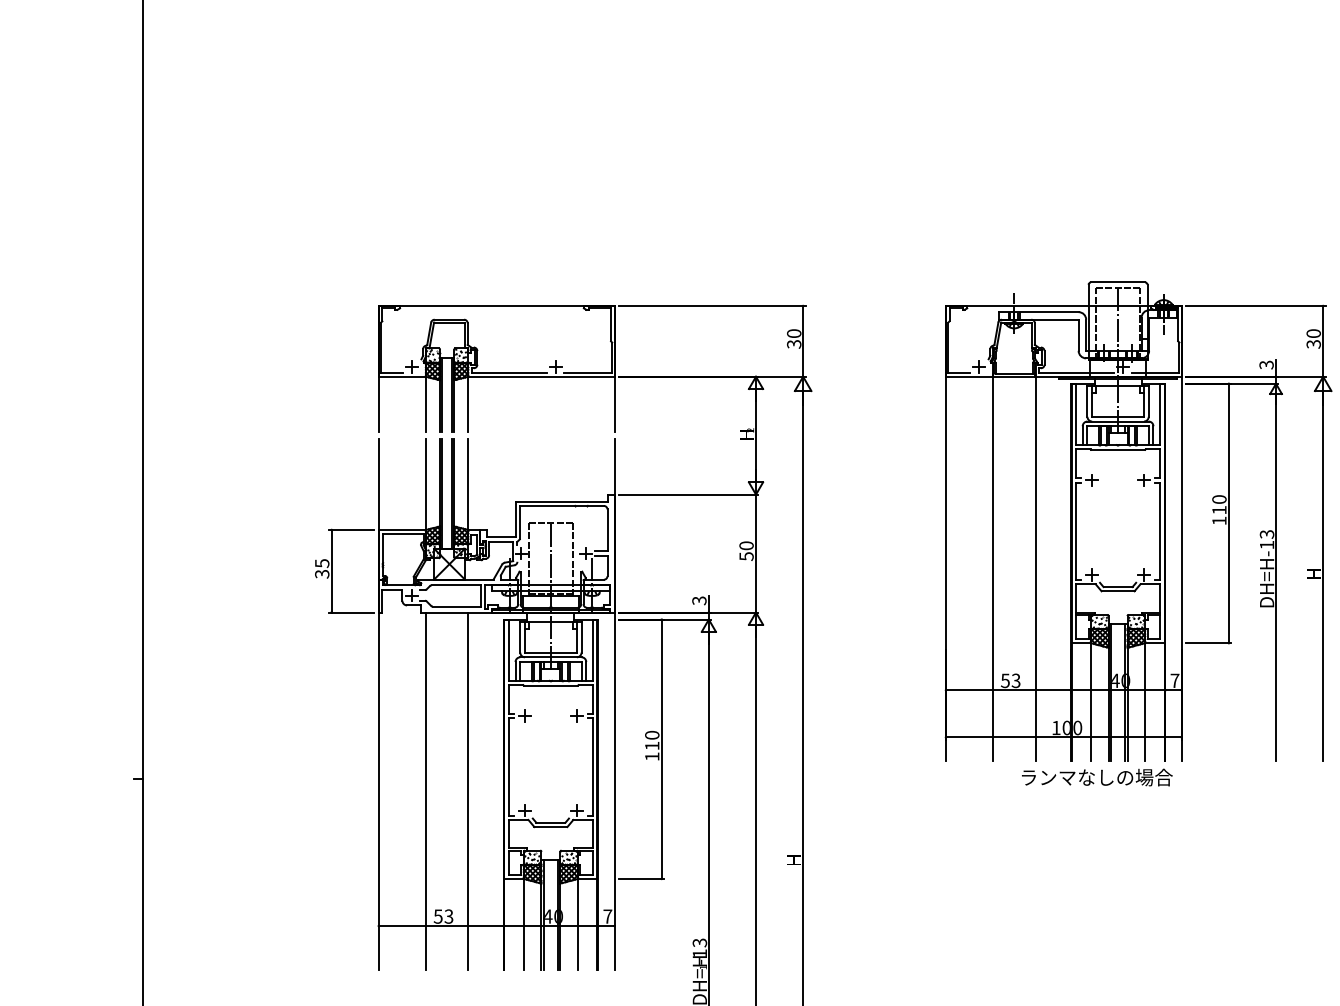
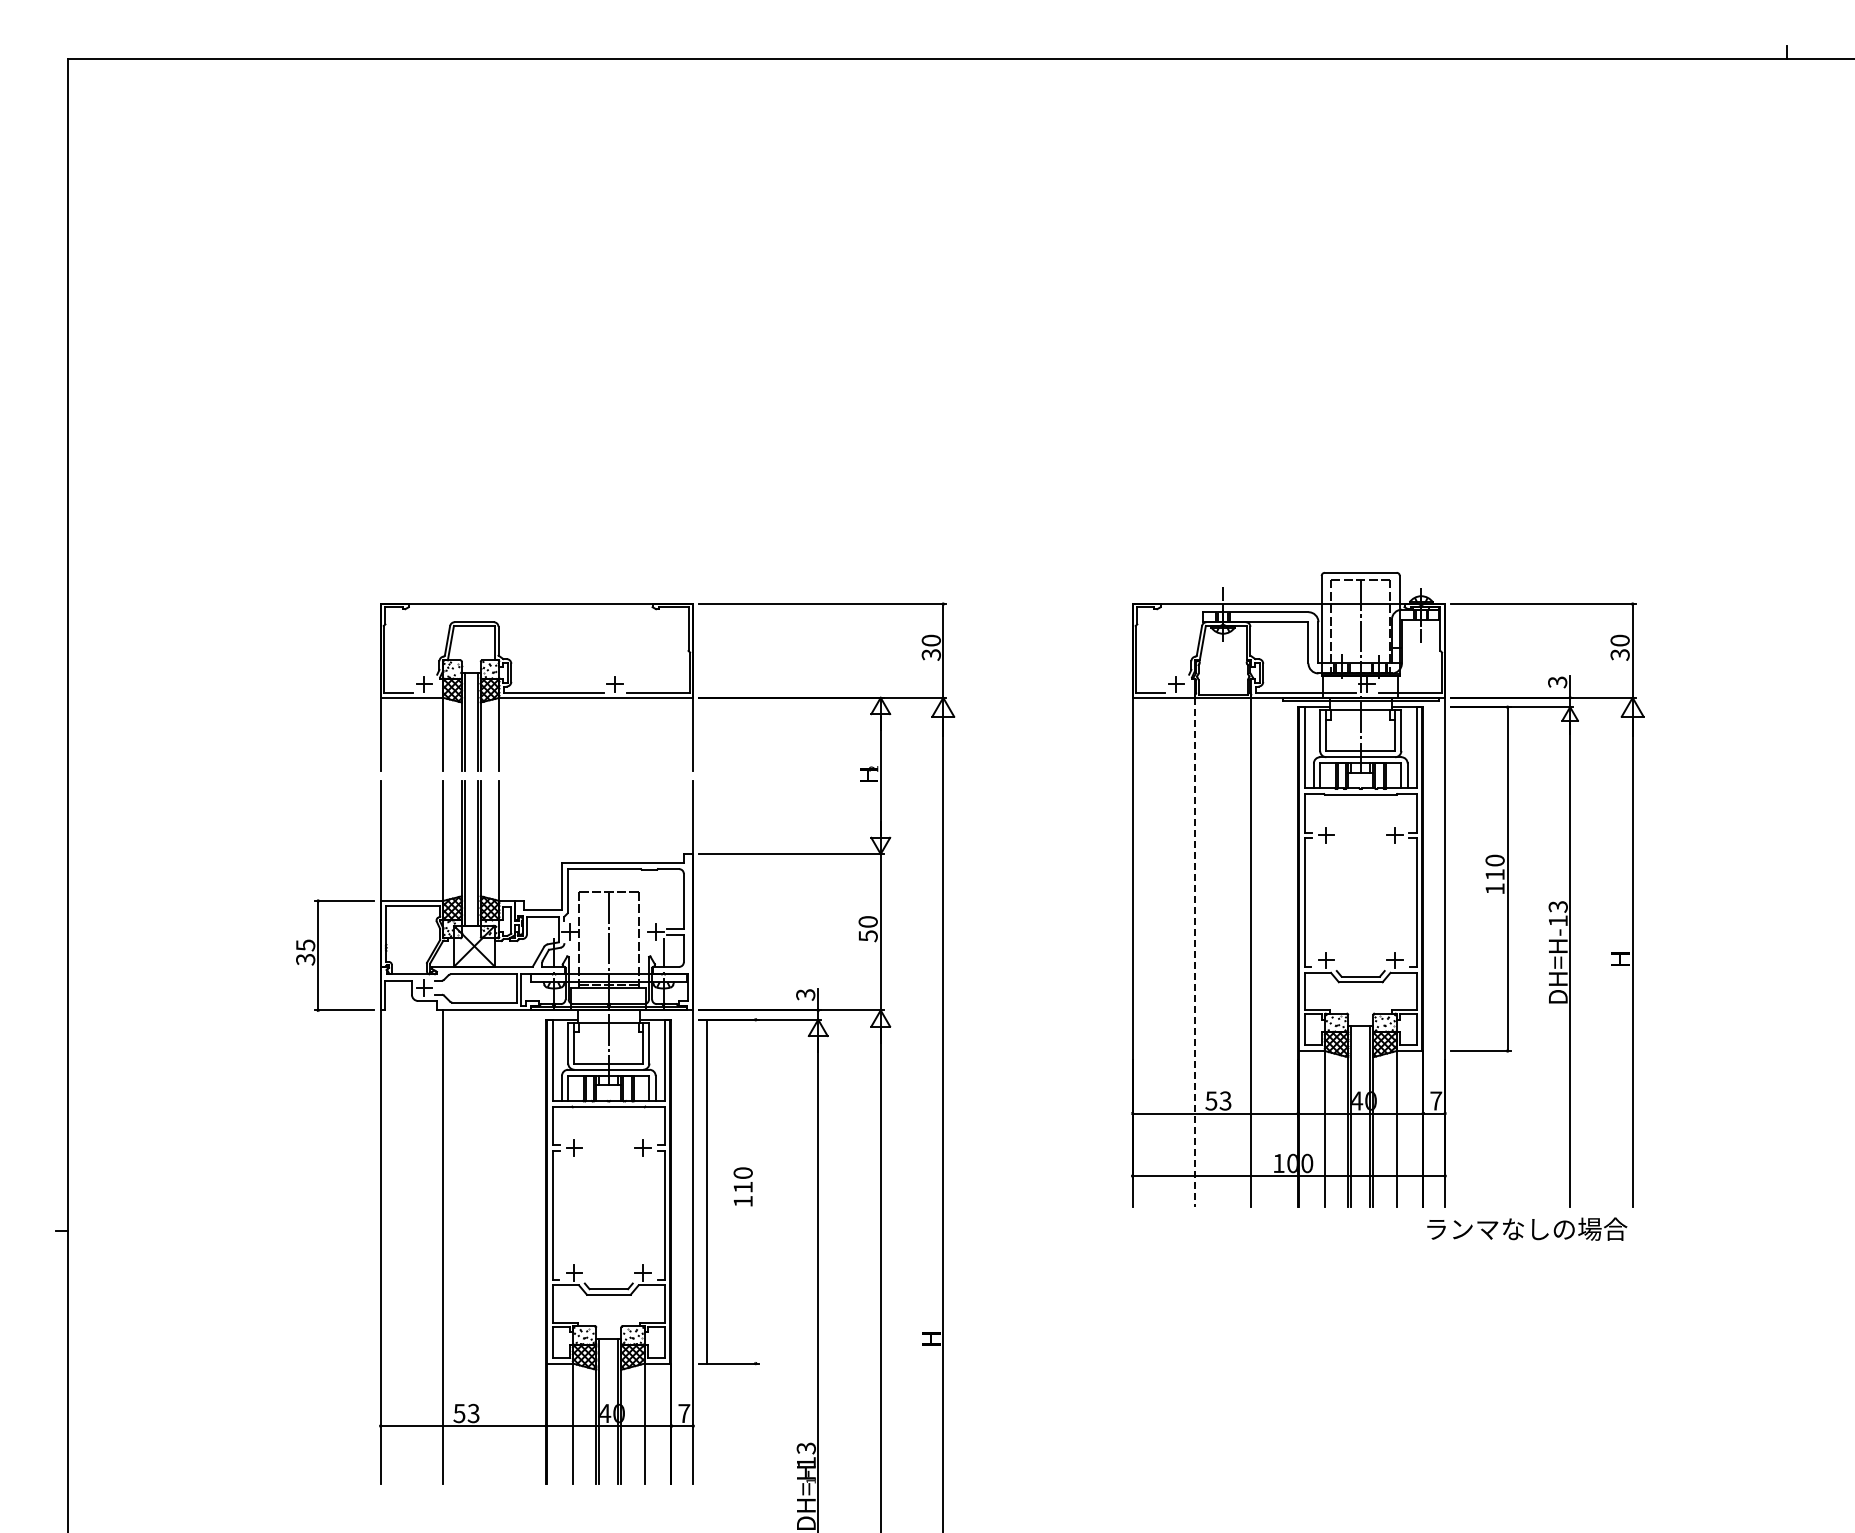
line: (993, 568) -> (1195, 952), solid -> dashed
line: (661, 749) -> (706, 1191), moved
text: (1097, 777) -> (1527, 1228), moved
line: (468, 790) -> (499, 1246), removed

